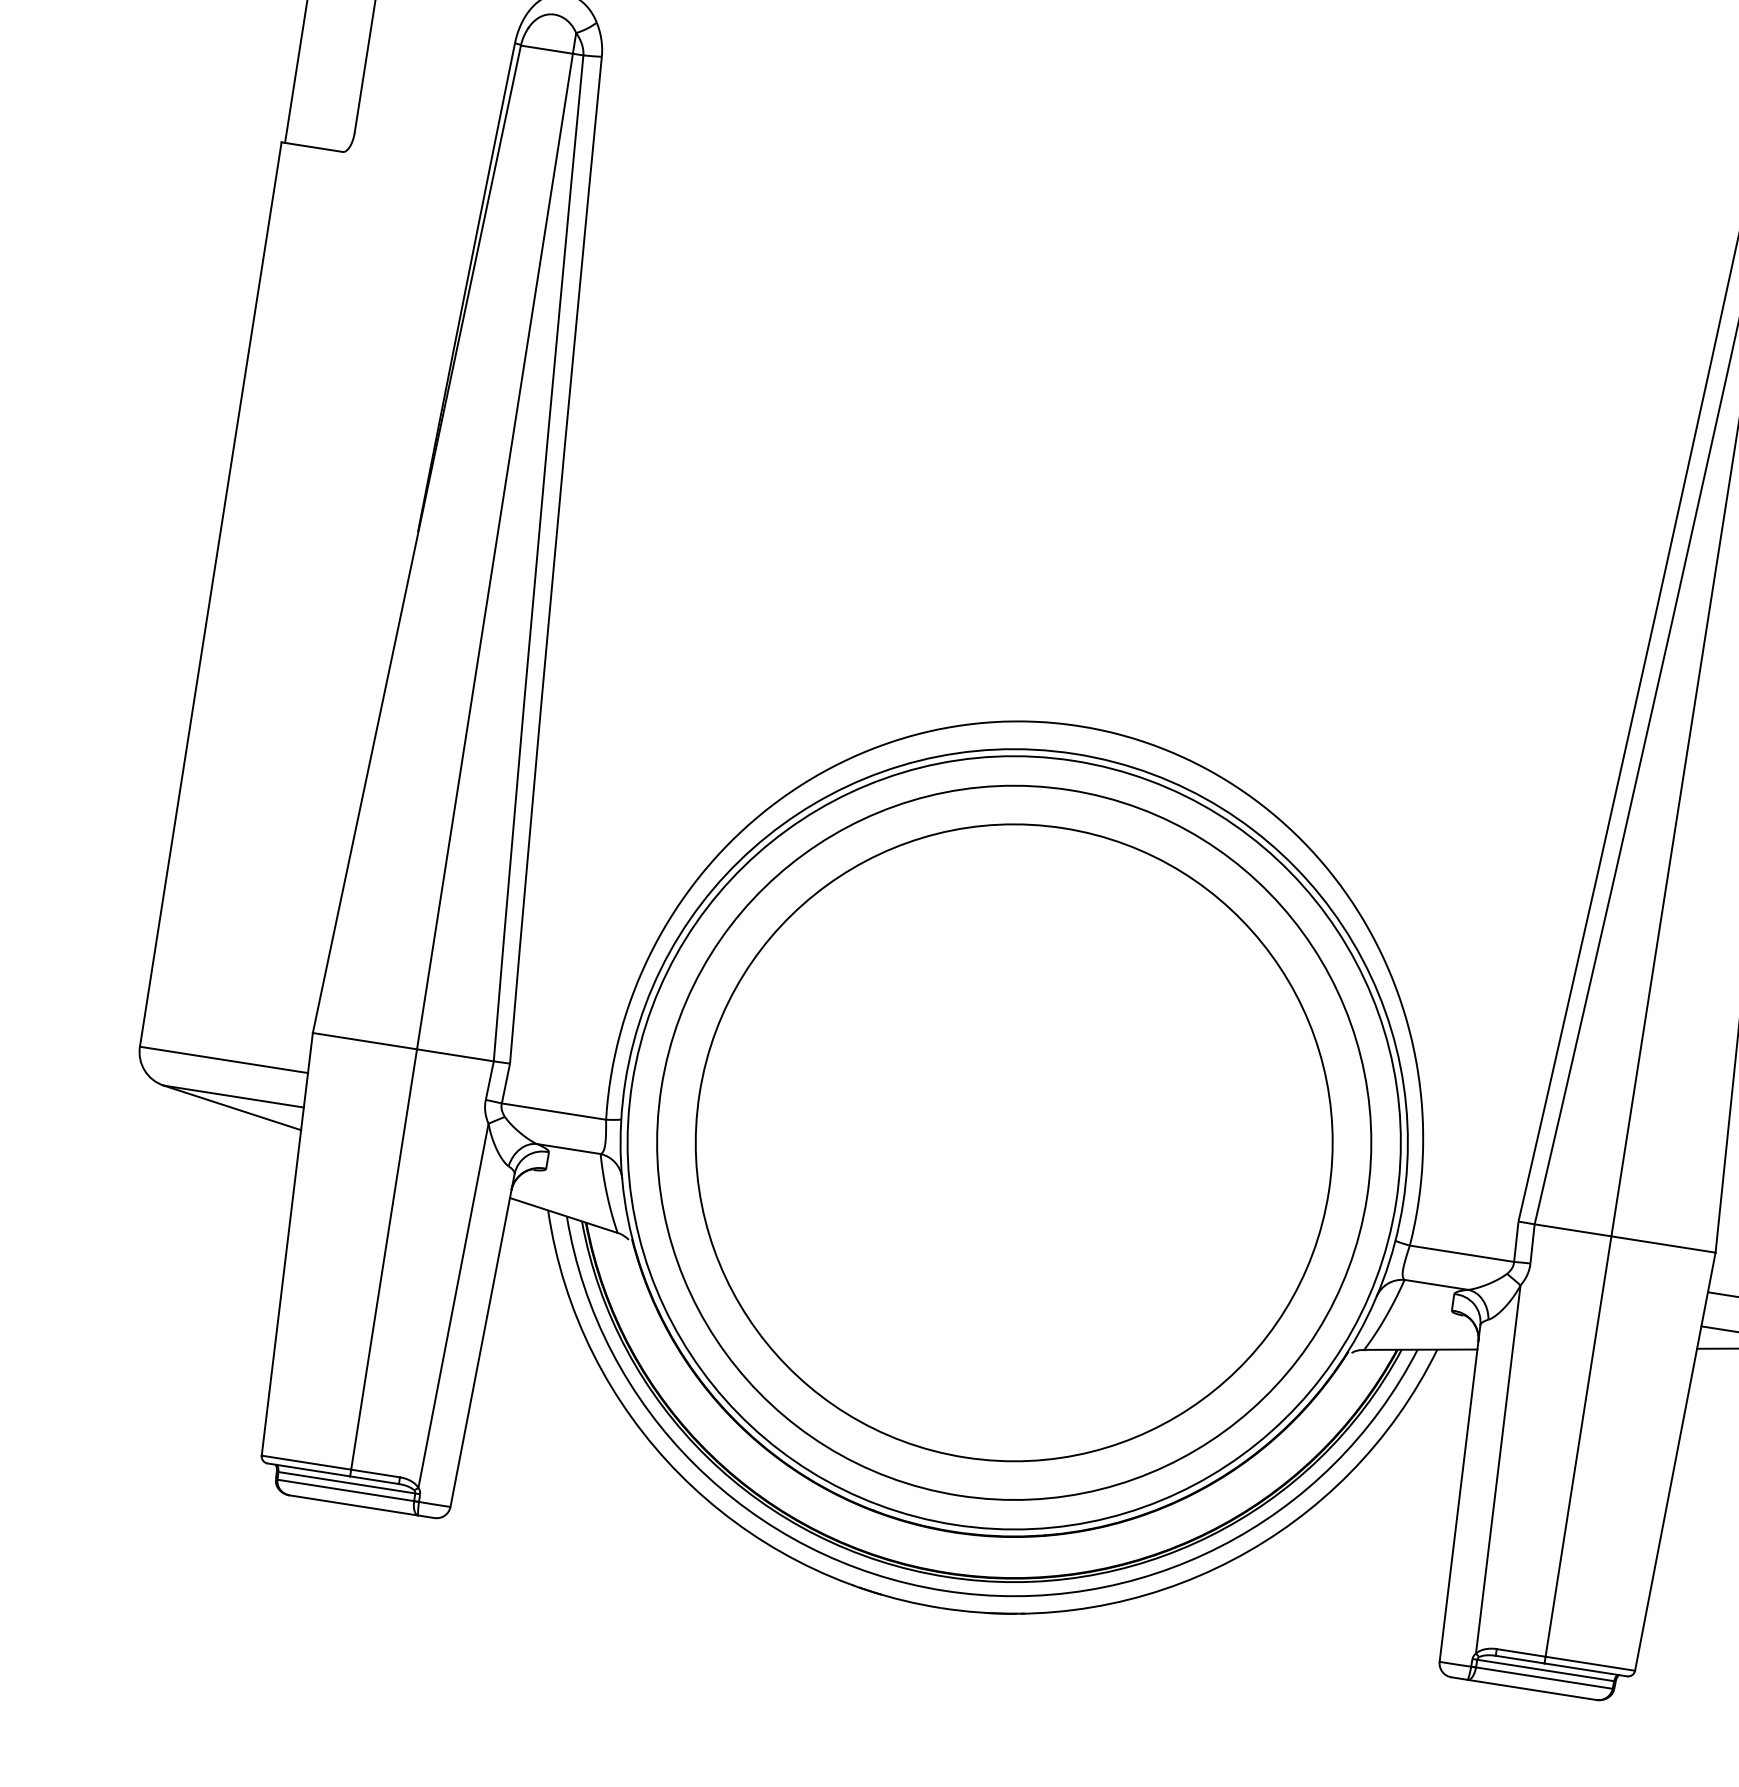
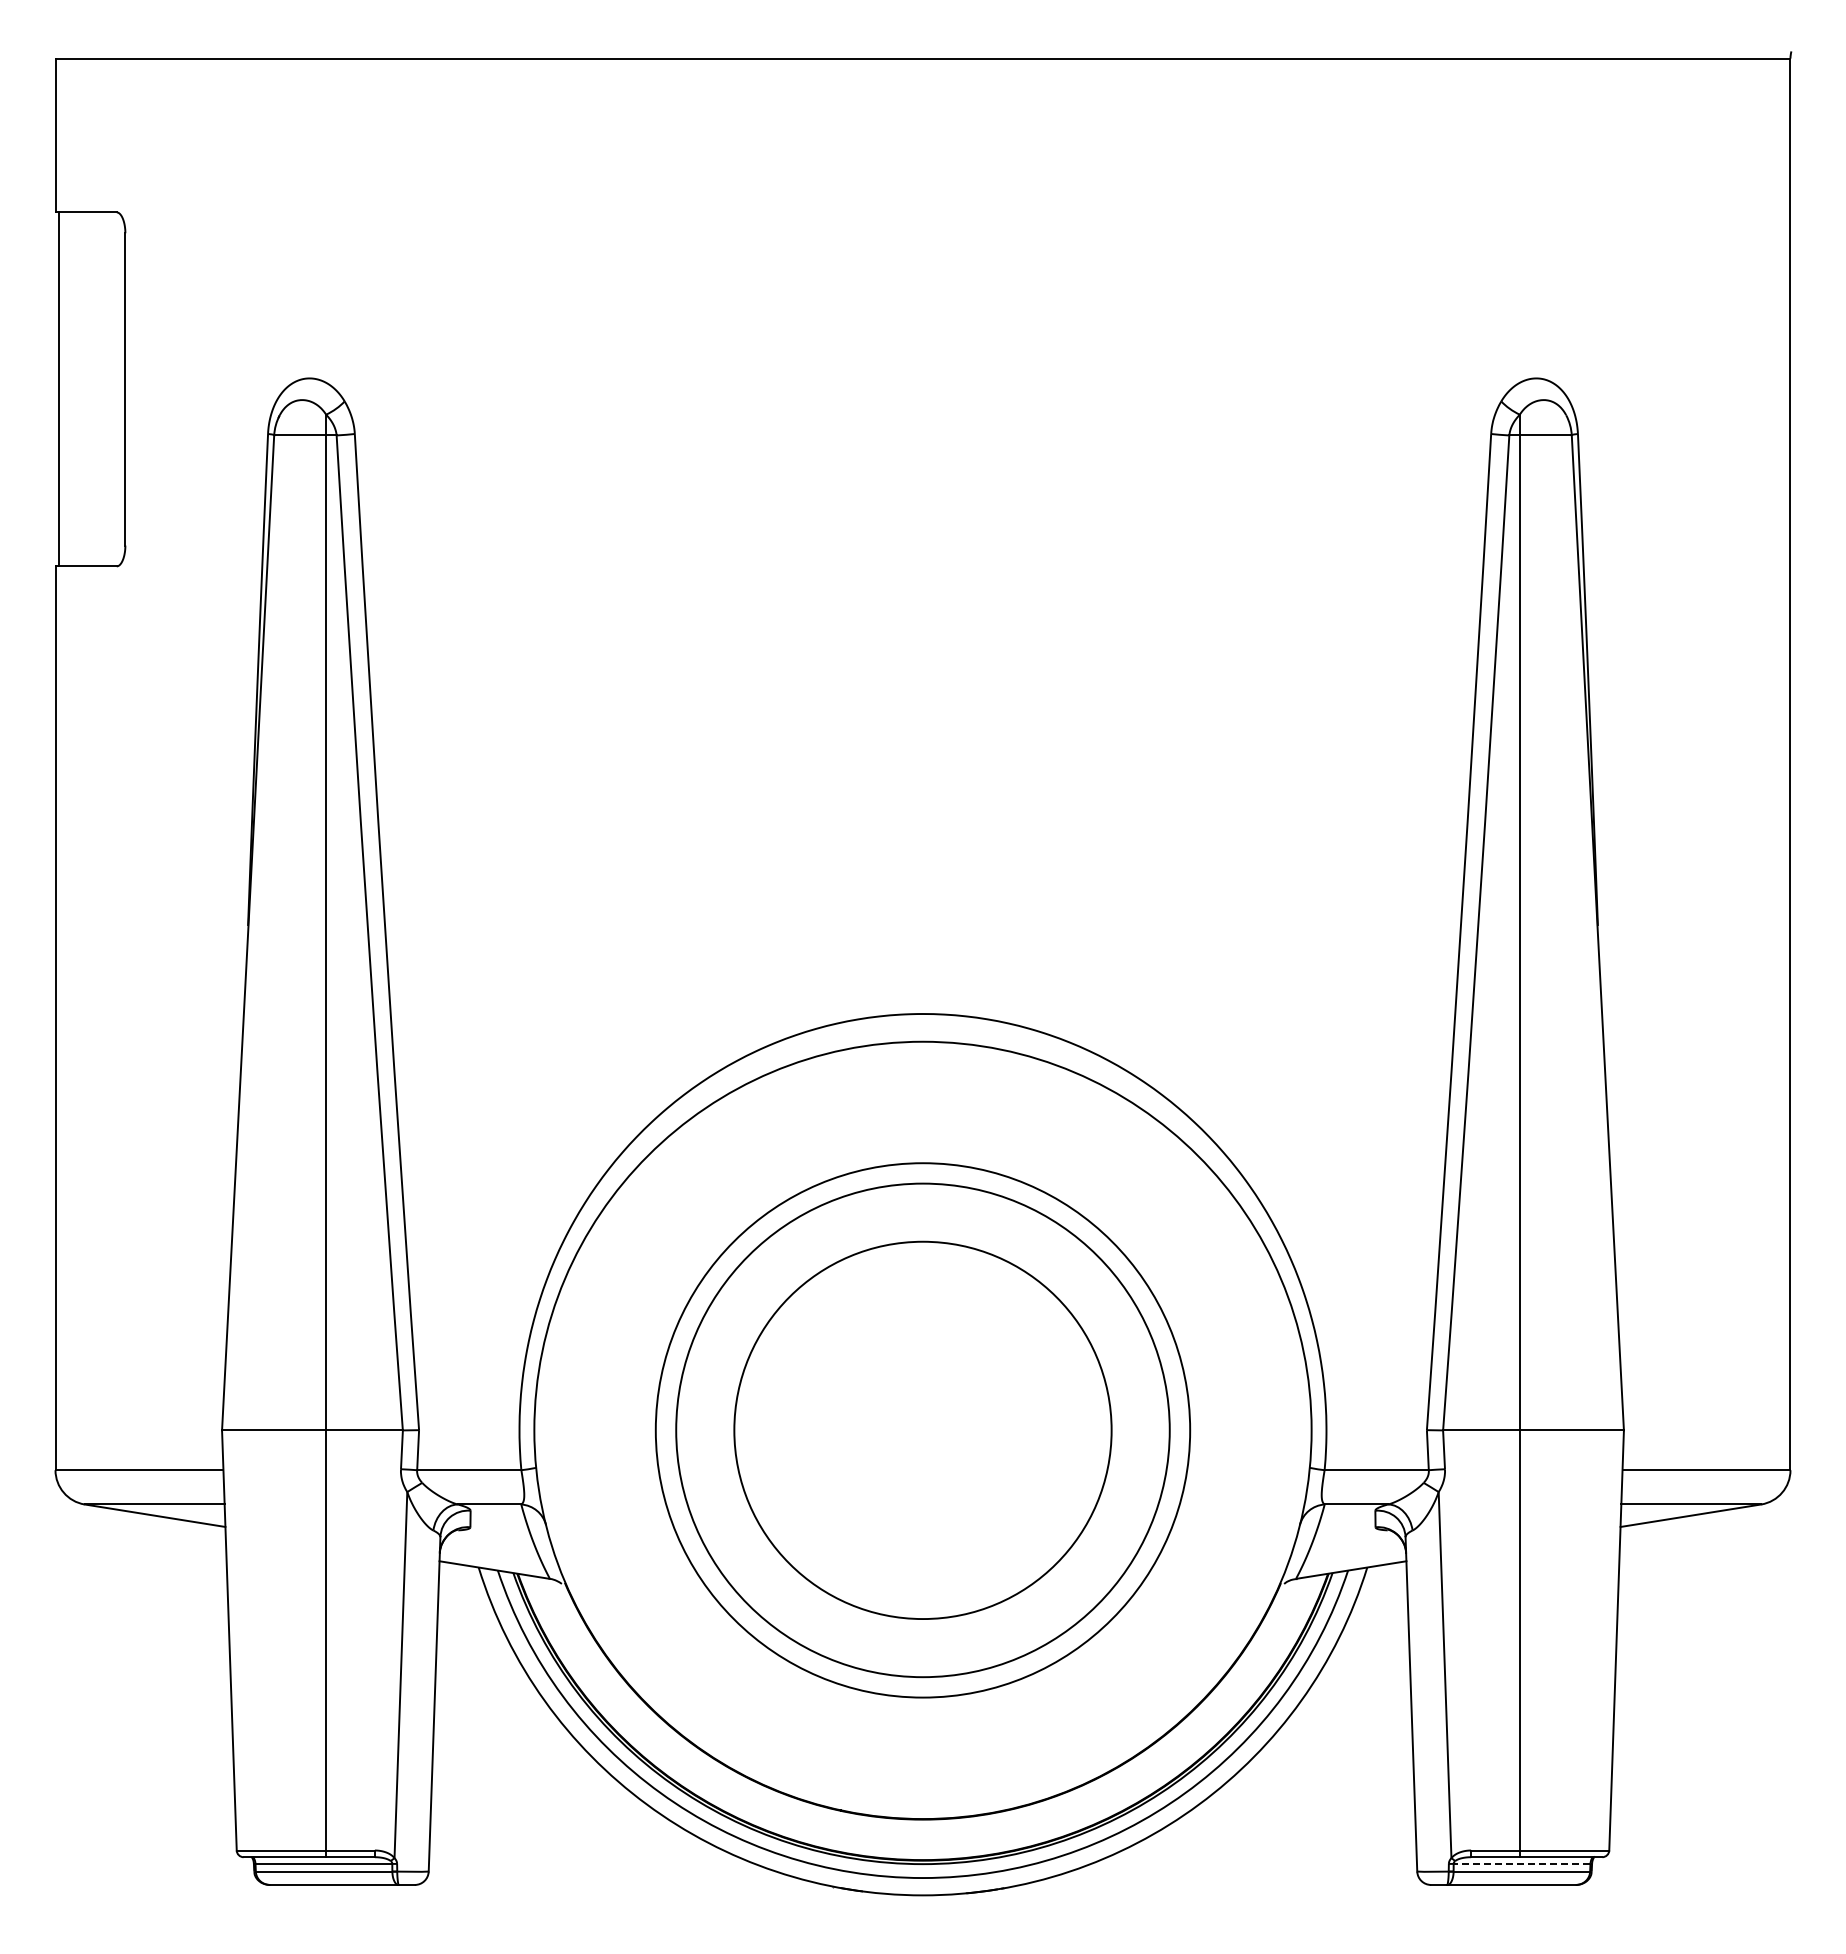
circle: (1013, 1141) -> (922, 1429), size x0.7
circle: (1013, 1142) -> (922, 1430), size x0.6
circle: (1013, 1142) -> (922, 1430), size x0.7
line: (1545, 1669) -> (1521, 1863), solid -> dashed

